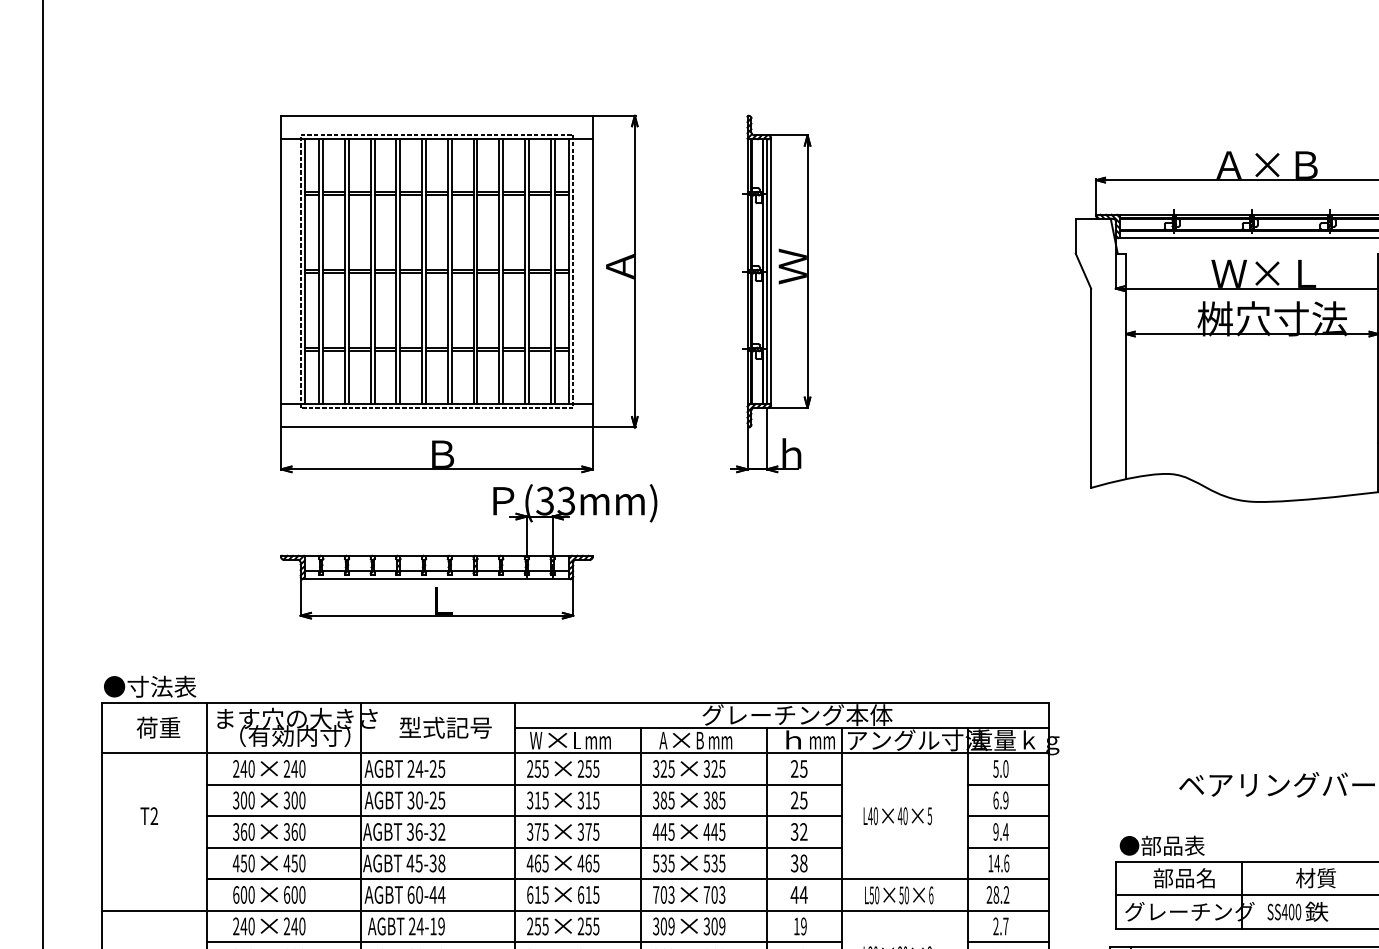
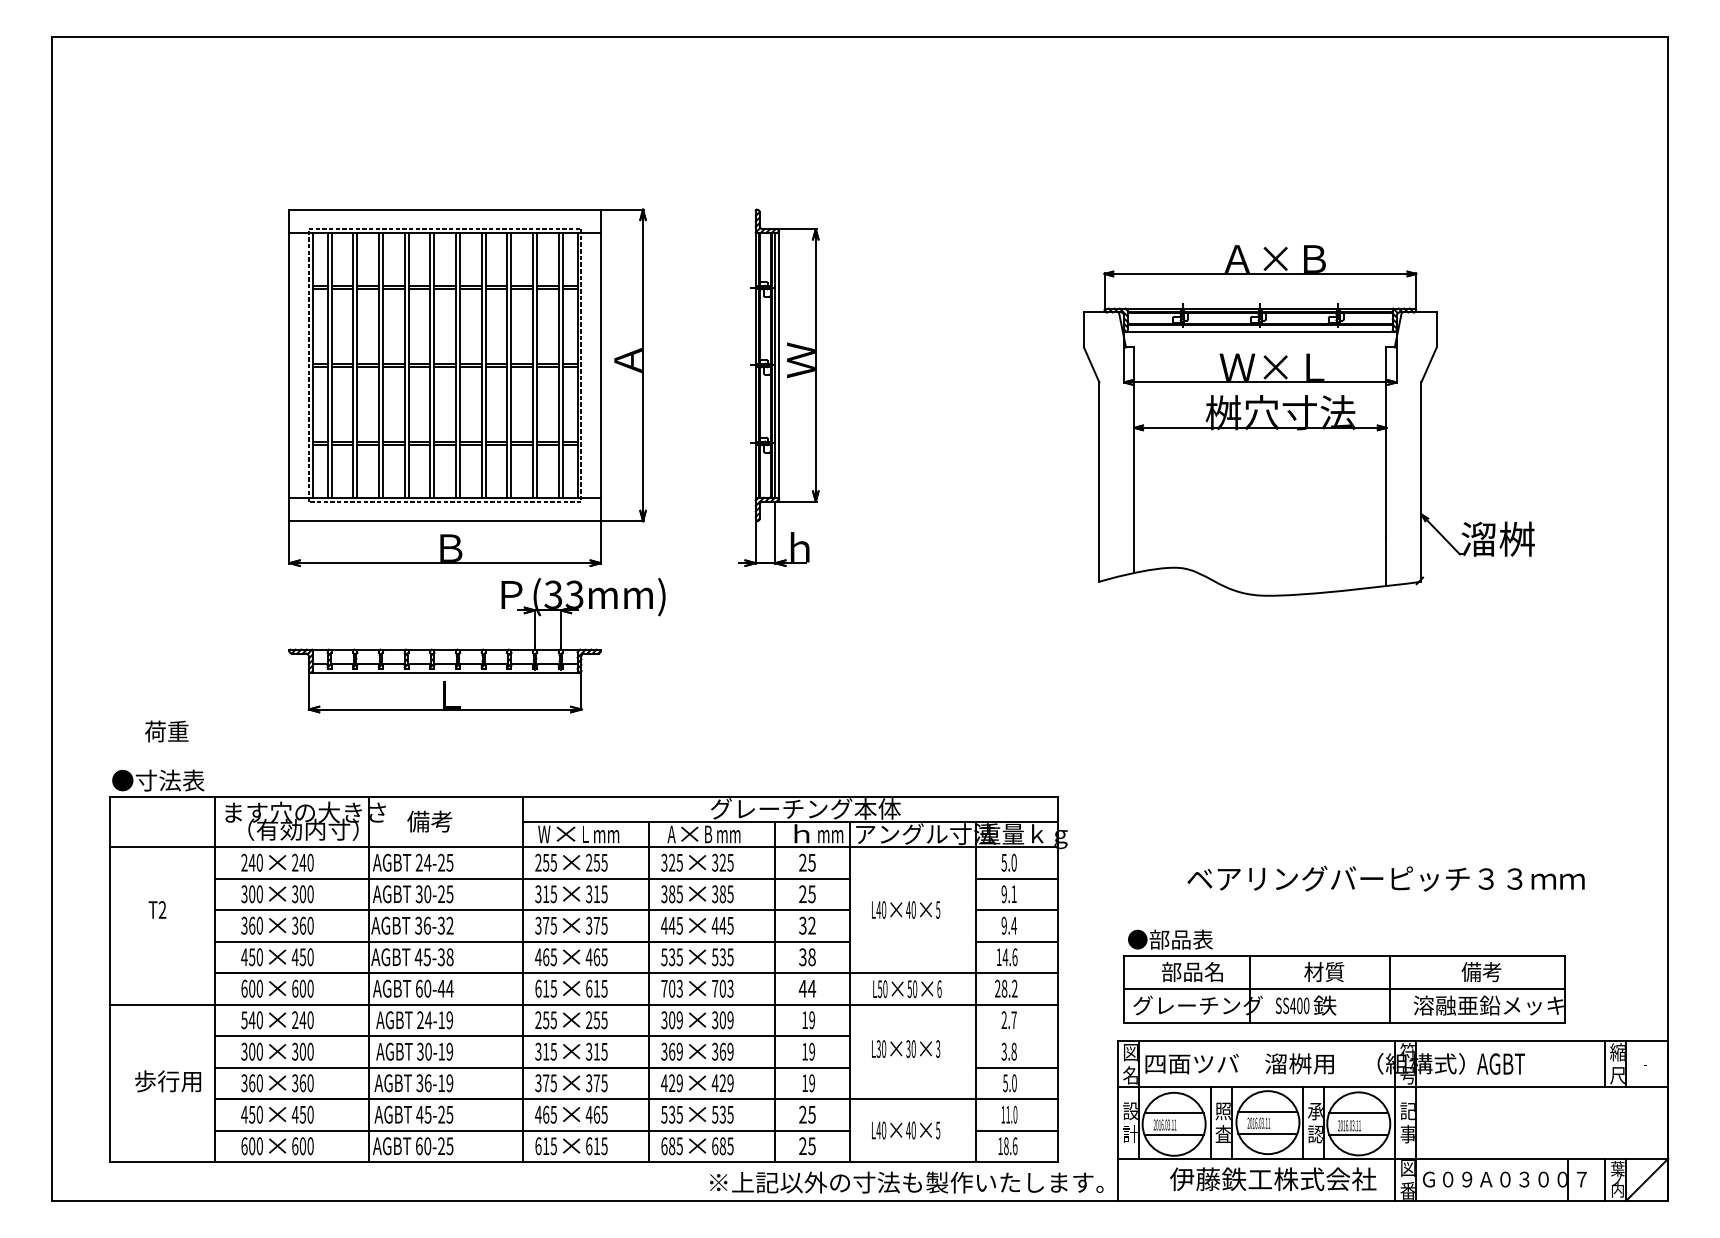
text: (158, 727) -> (166, 731), moved
text: (445, 727) -> (453, 821), 型式記号 -> 備考
text: (1000, 800) -> (1008, 894), 6.9 -> 9.1
text: (236, 926) -> (244, 1020), 240 -> 540
line: (1008, 942) -> (1016, 1036), removed

